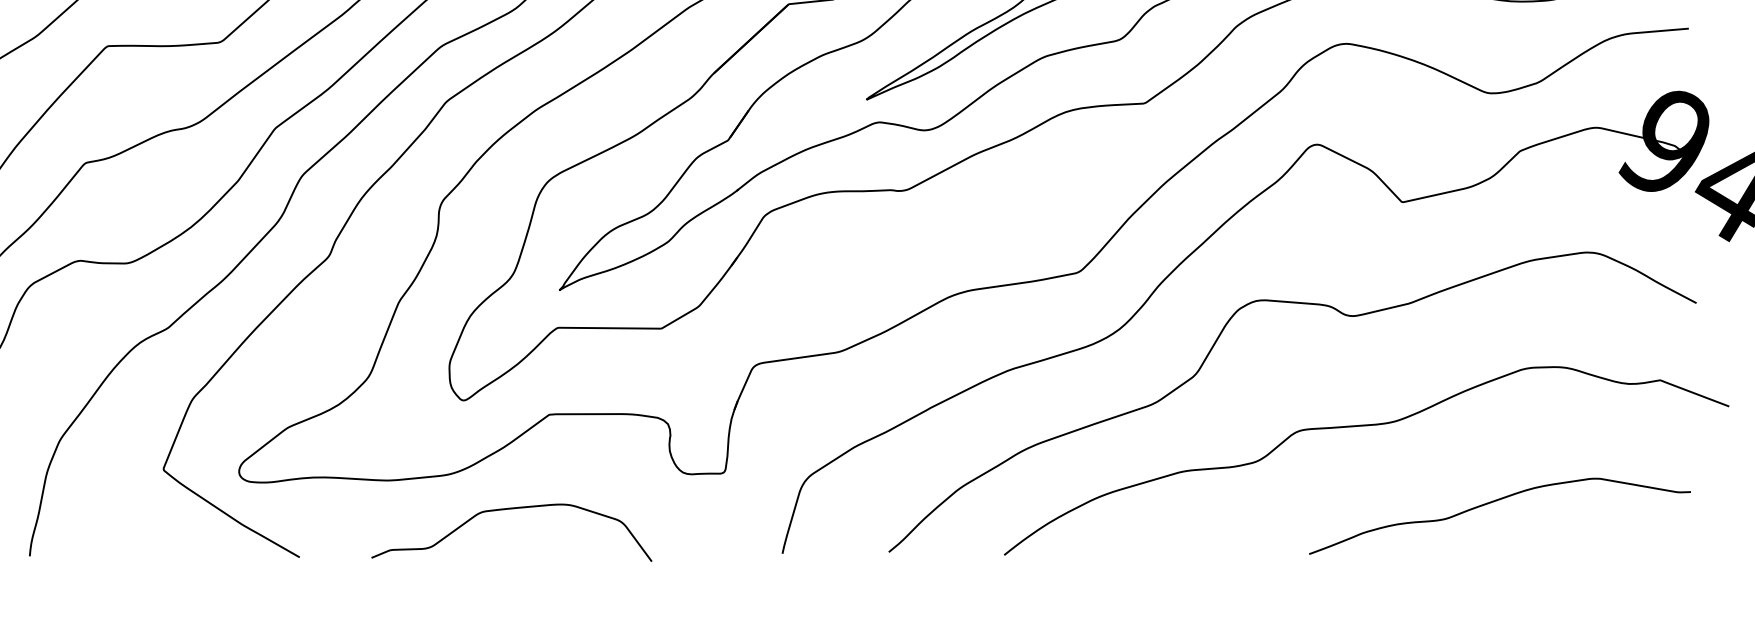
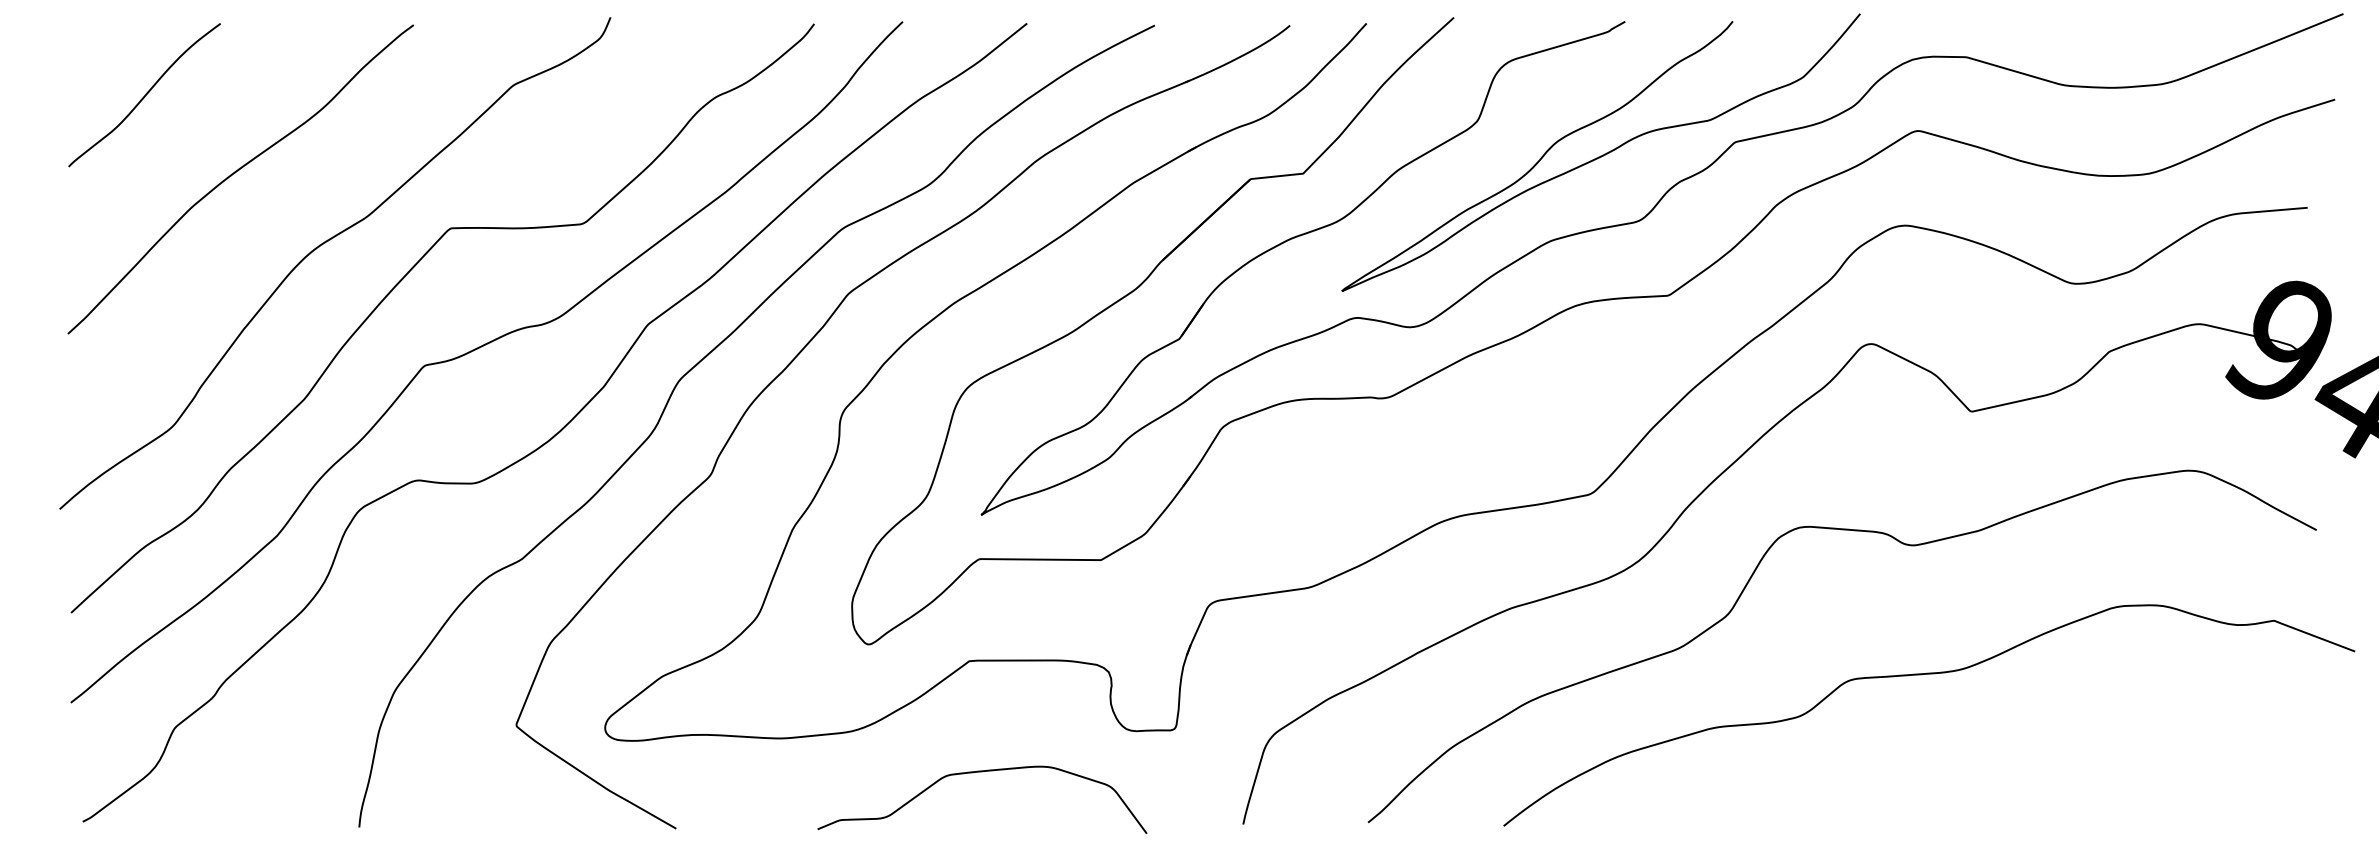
curve: (1495, 501) -> (2080, 763), removed
curve: (511, 509) -> (982, 772), moved

